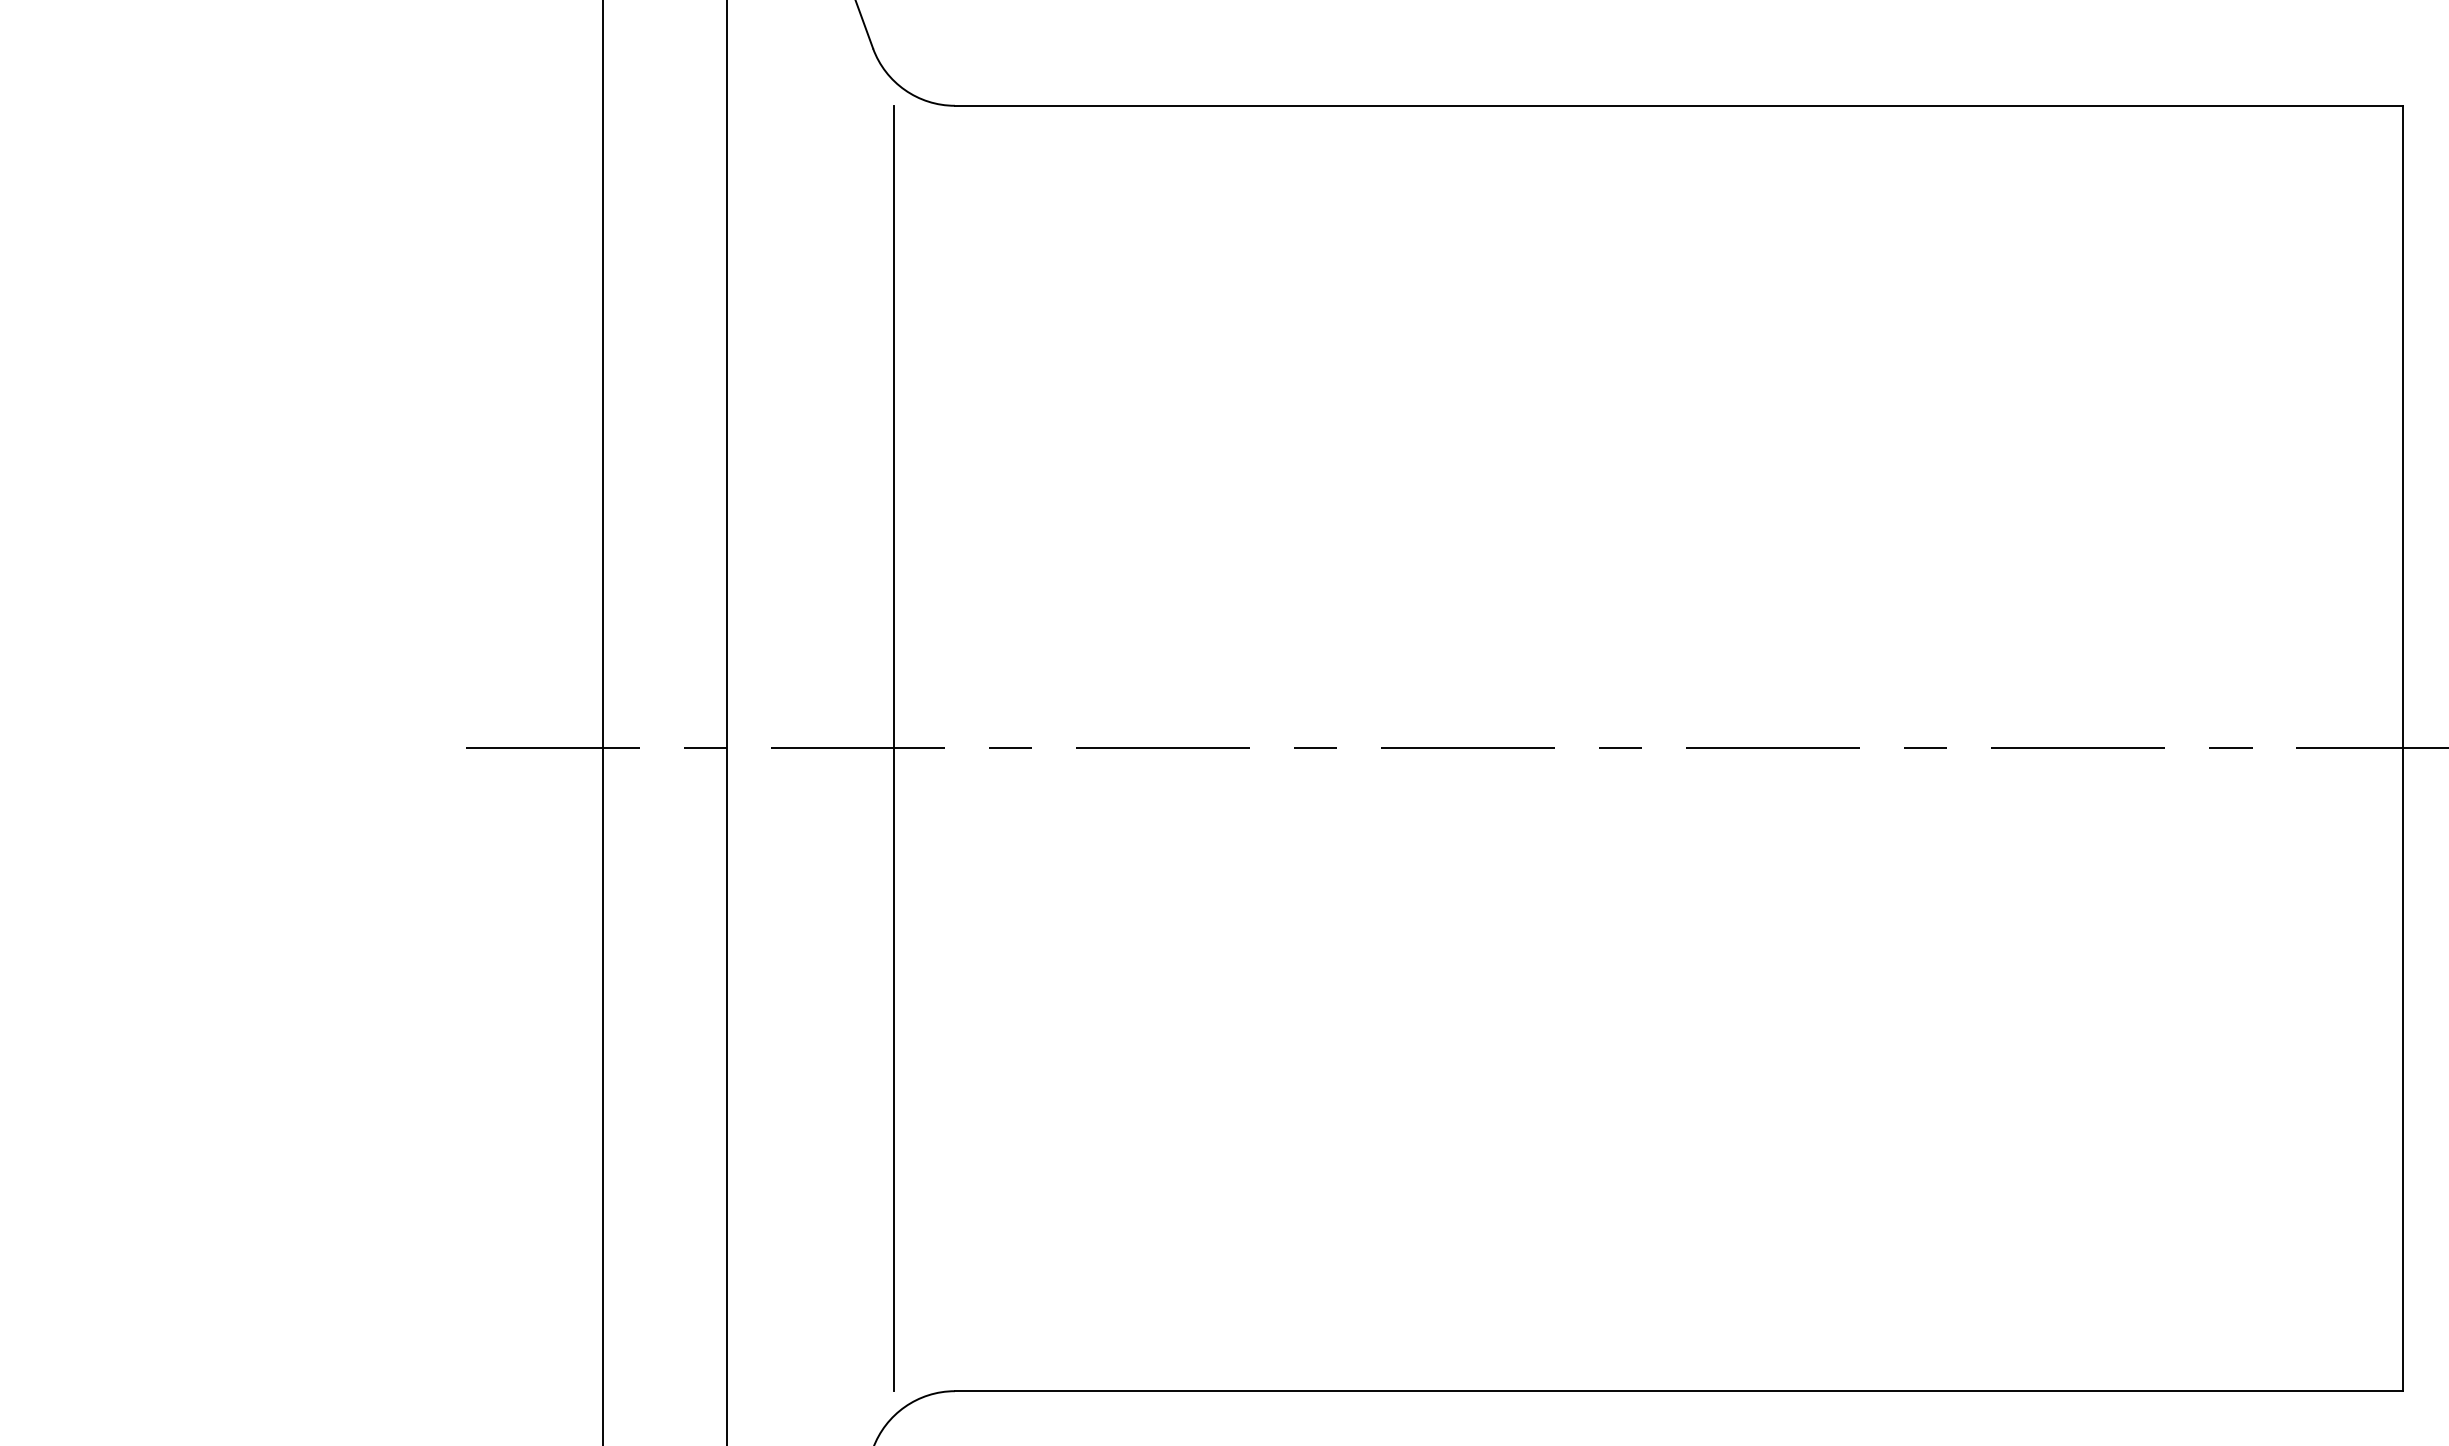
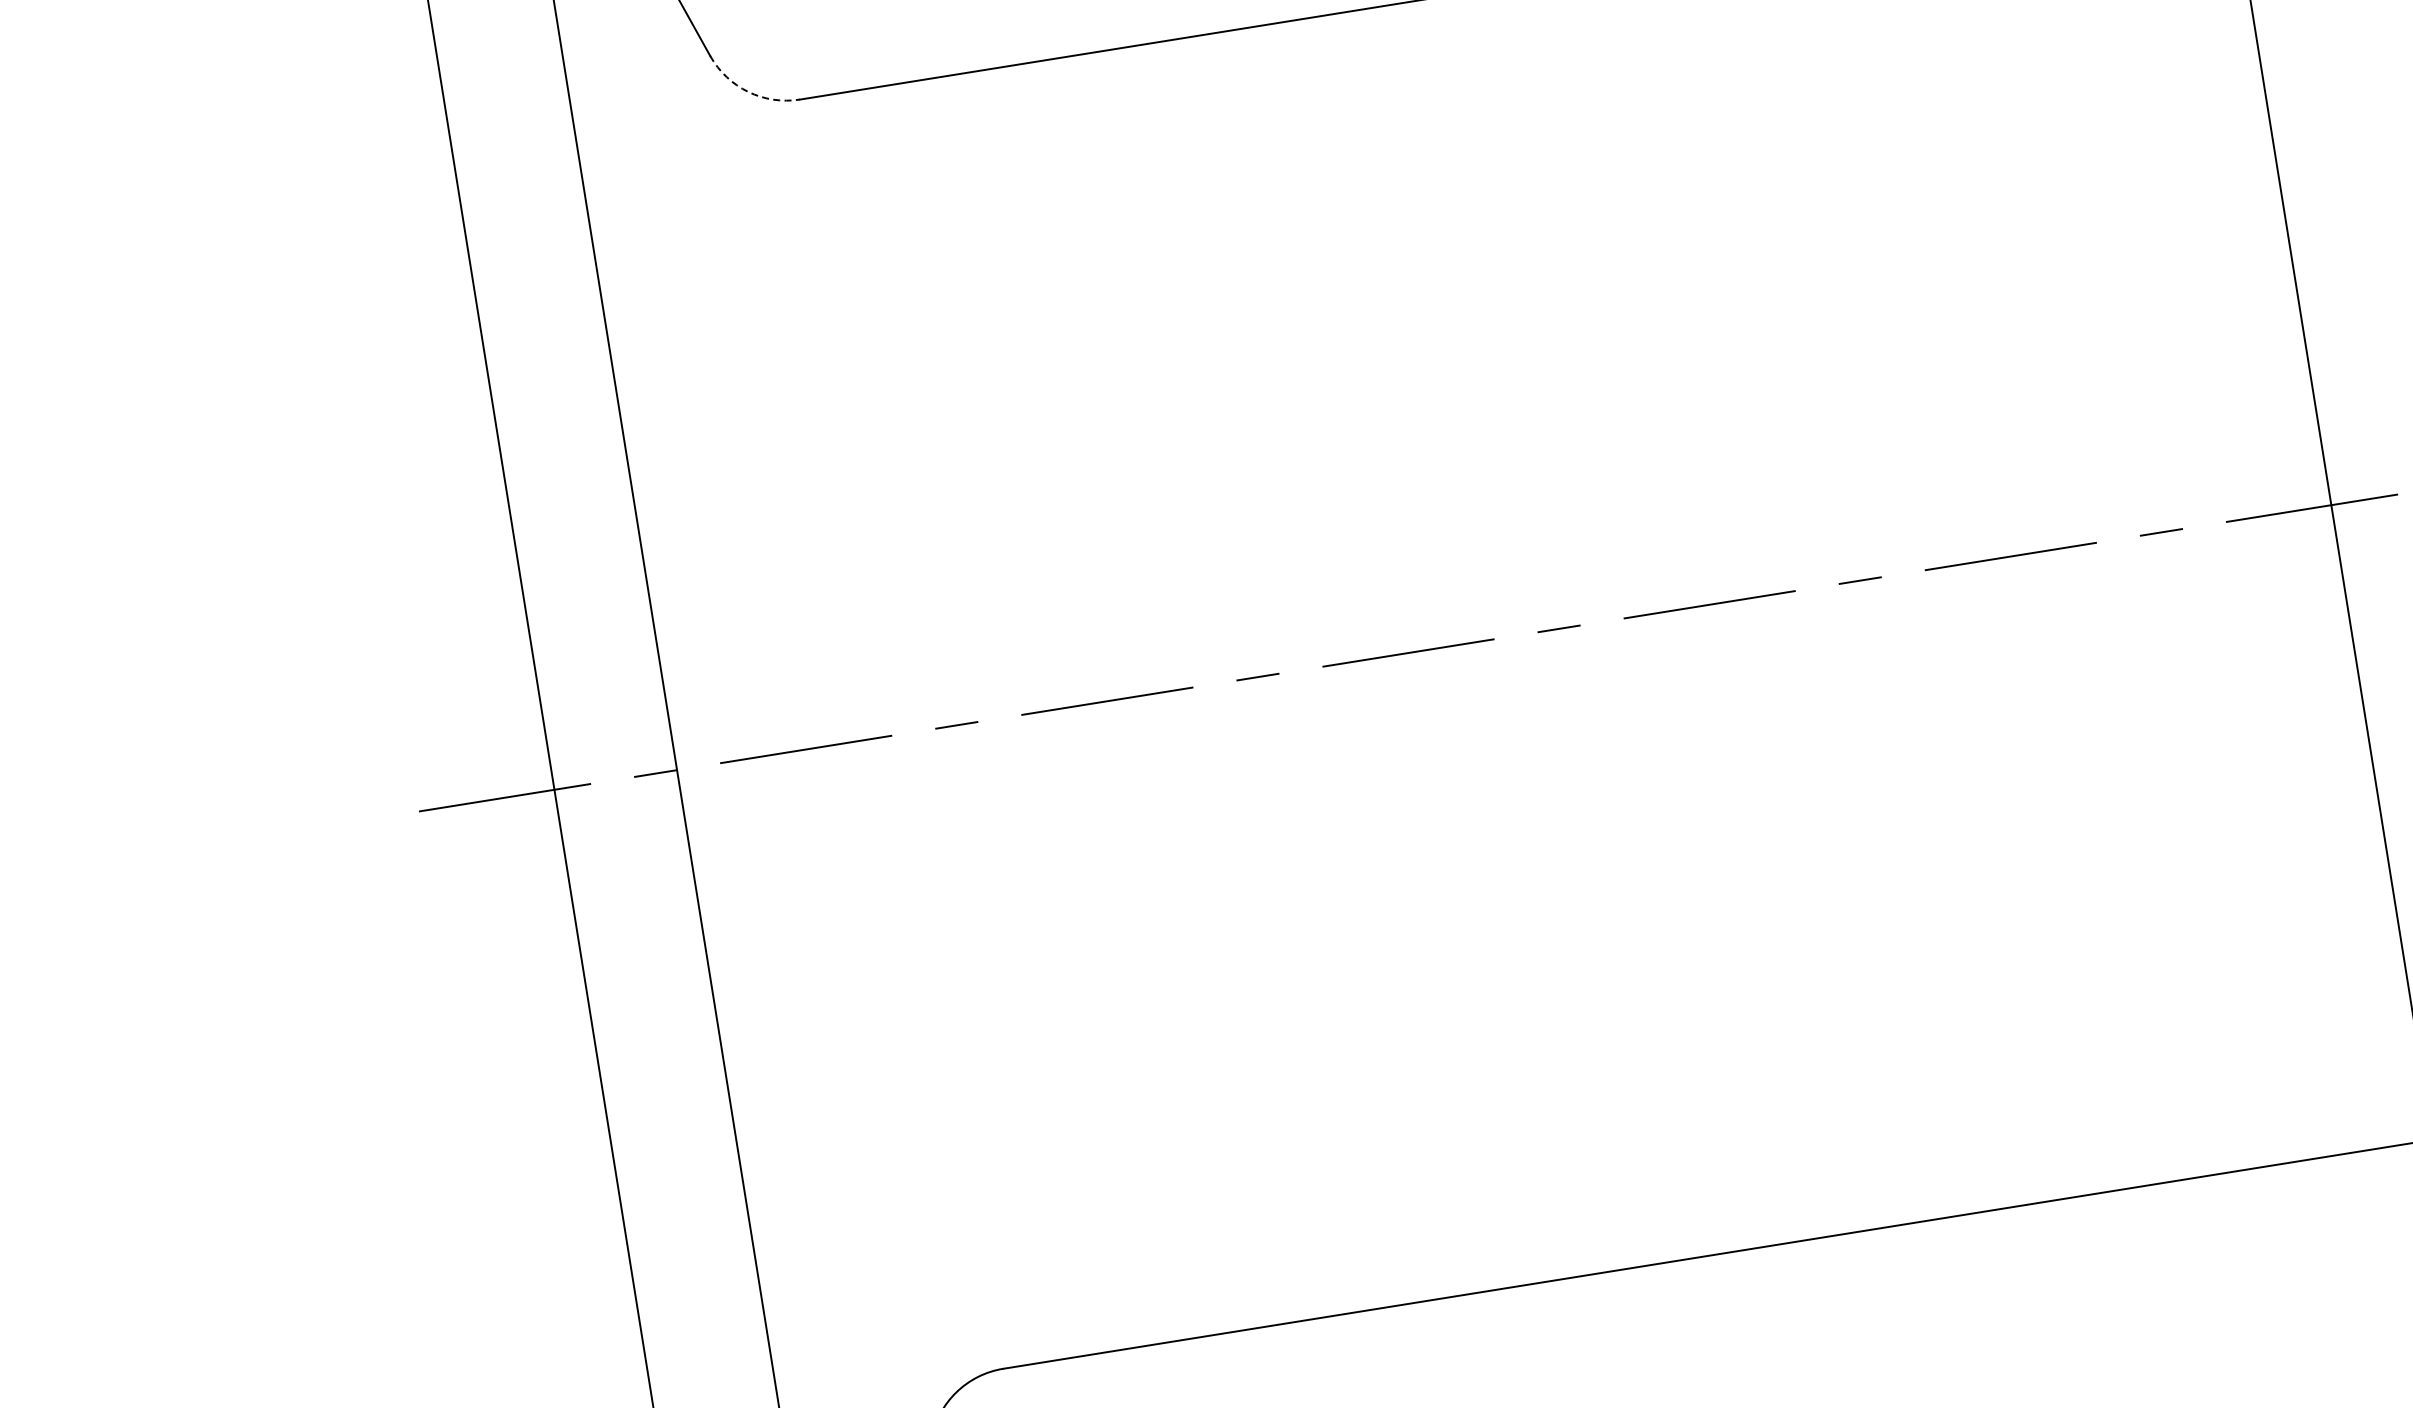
arc: (904, 90) -> (747, 92), solid -> dashed
line: (893, 748) -> (841, 743), removed

